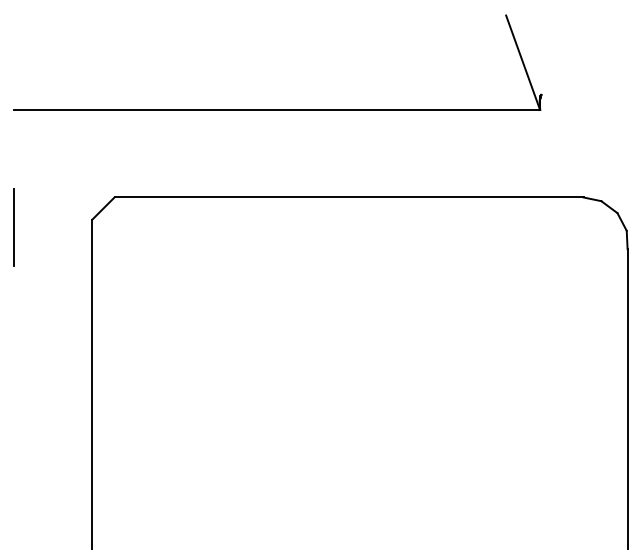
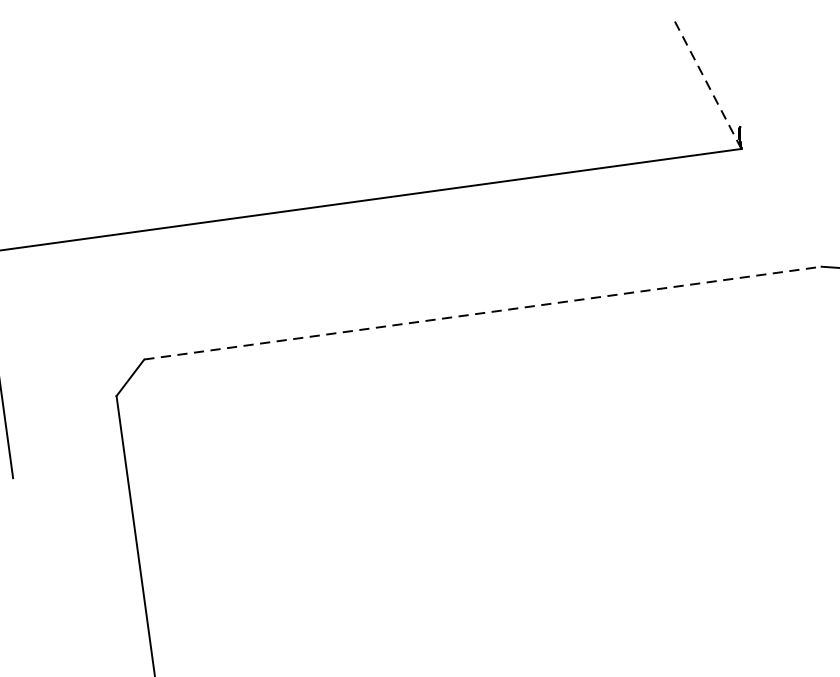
line: (522, 62) -> (706, 83), solid -> dashed
line: (349, 197) -> (483, 313), solid -> dashed

